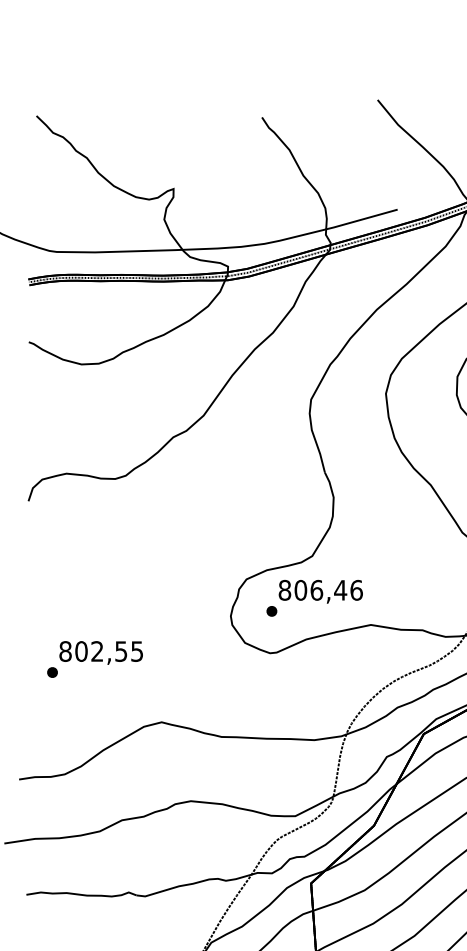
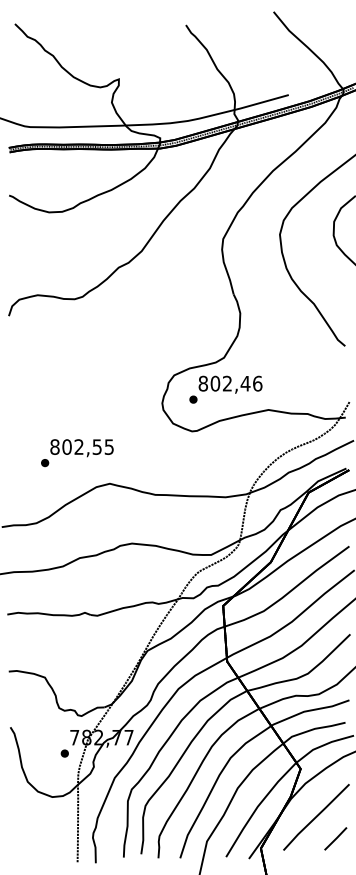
text: (316, 590) -> (227, 383), 806,46 -> 802,46
text: (95, 659) -> (77, 453), moved

